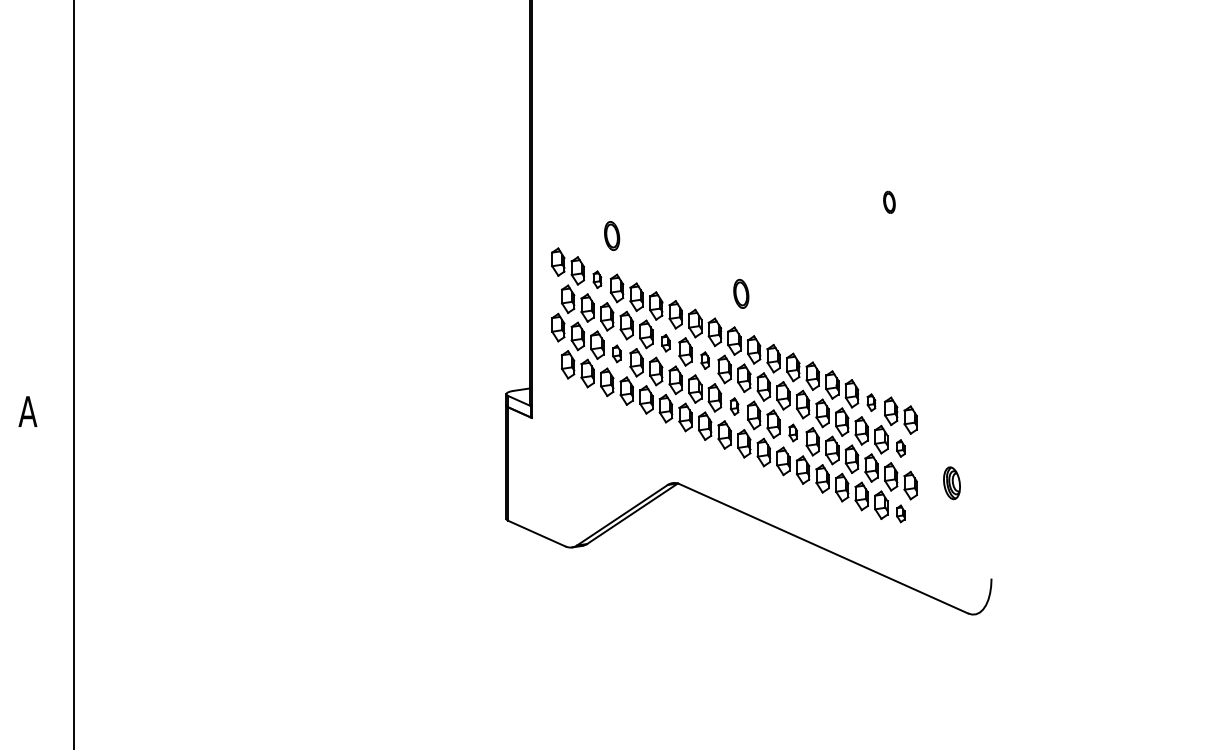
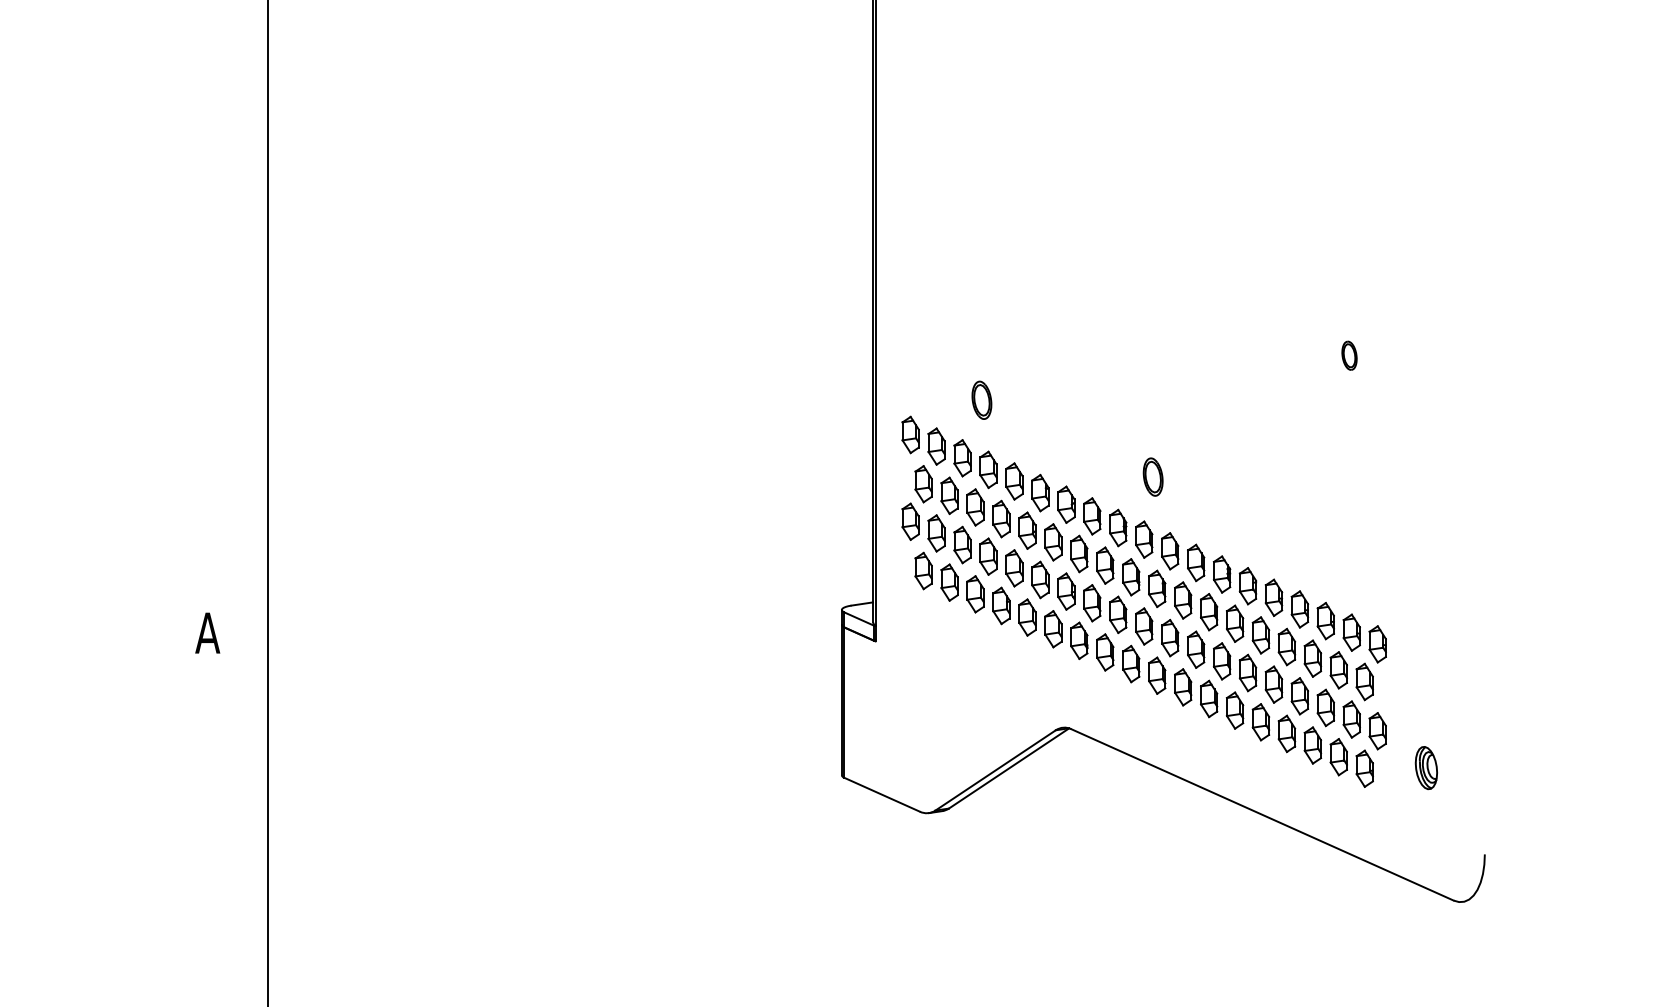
part: (597, 279) -> (962, 458), size x1.67
part: (666, 343) -> (1053, 542), size x1.67
part: (617, 353) -> (988, 556), size x1.67
part: (705, 360) -> (1105, 565), size x1.67
part: (871, 402) -> (1325, 621), size x1.67
part: (734, 406) -> (1144, 626), size x1.67
part: (792, 433) -> (1221, 661), size x1.67
part: (900, 448) -> (1364, 681), size x1.67
part: (951, 483) -> (1425, 768), moved
part: (900, 513) -> (1364, 768), size x1.67

